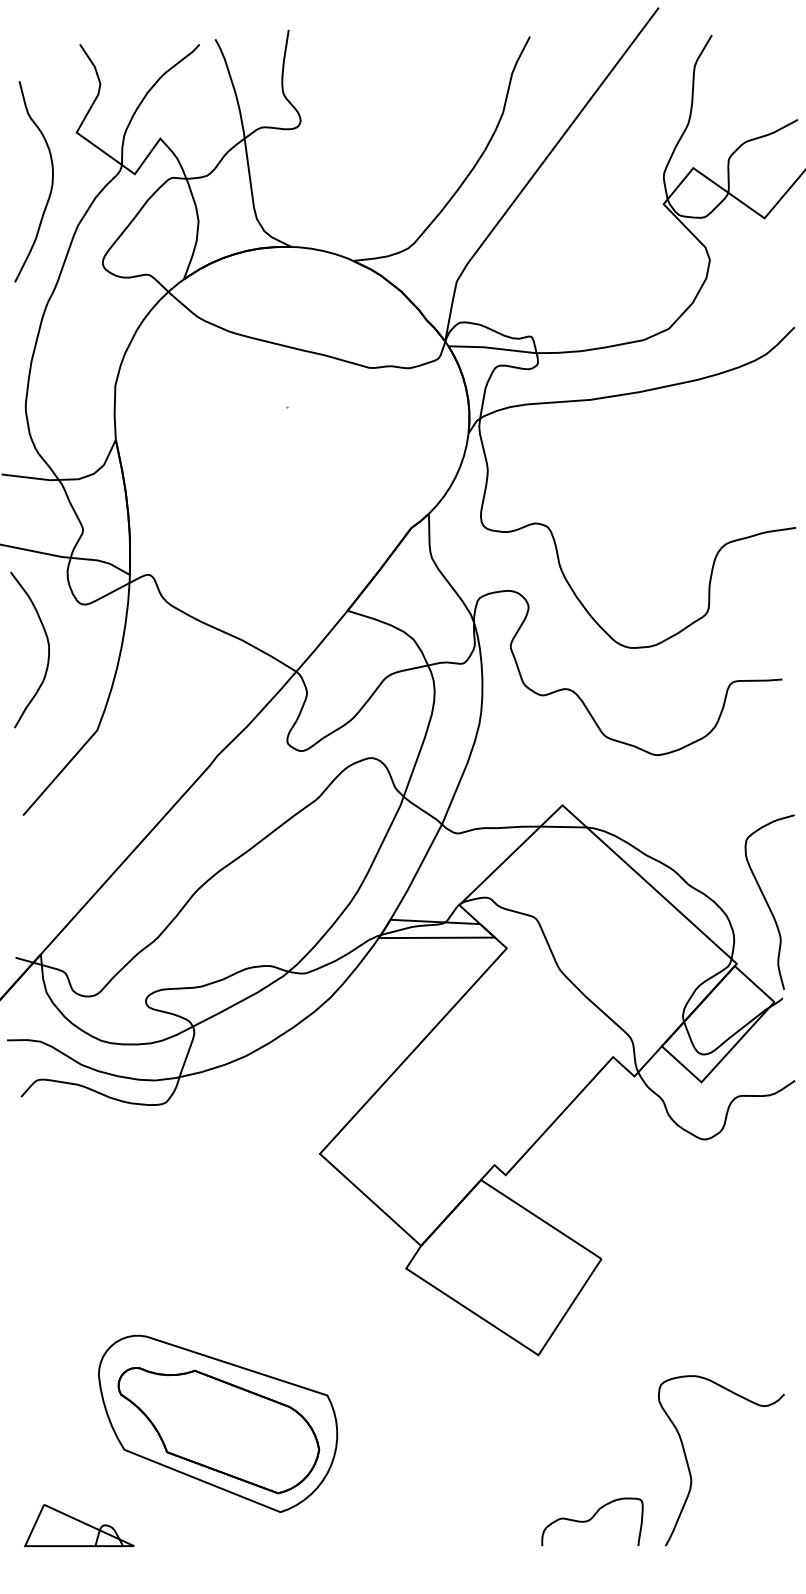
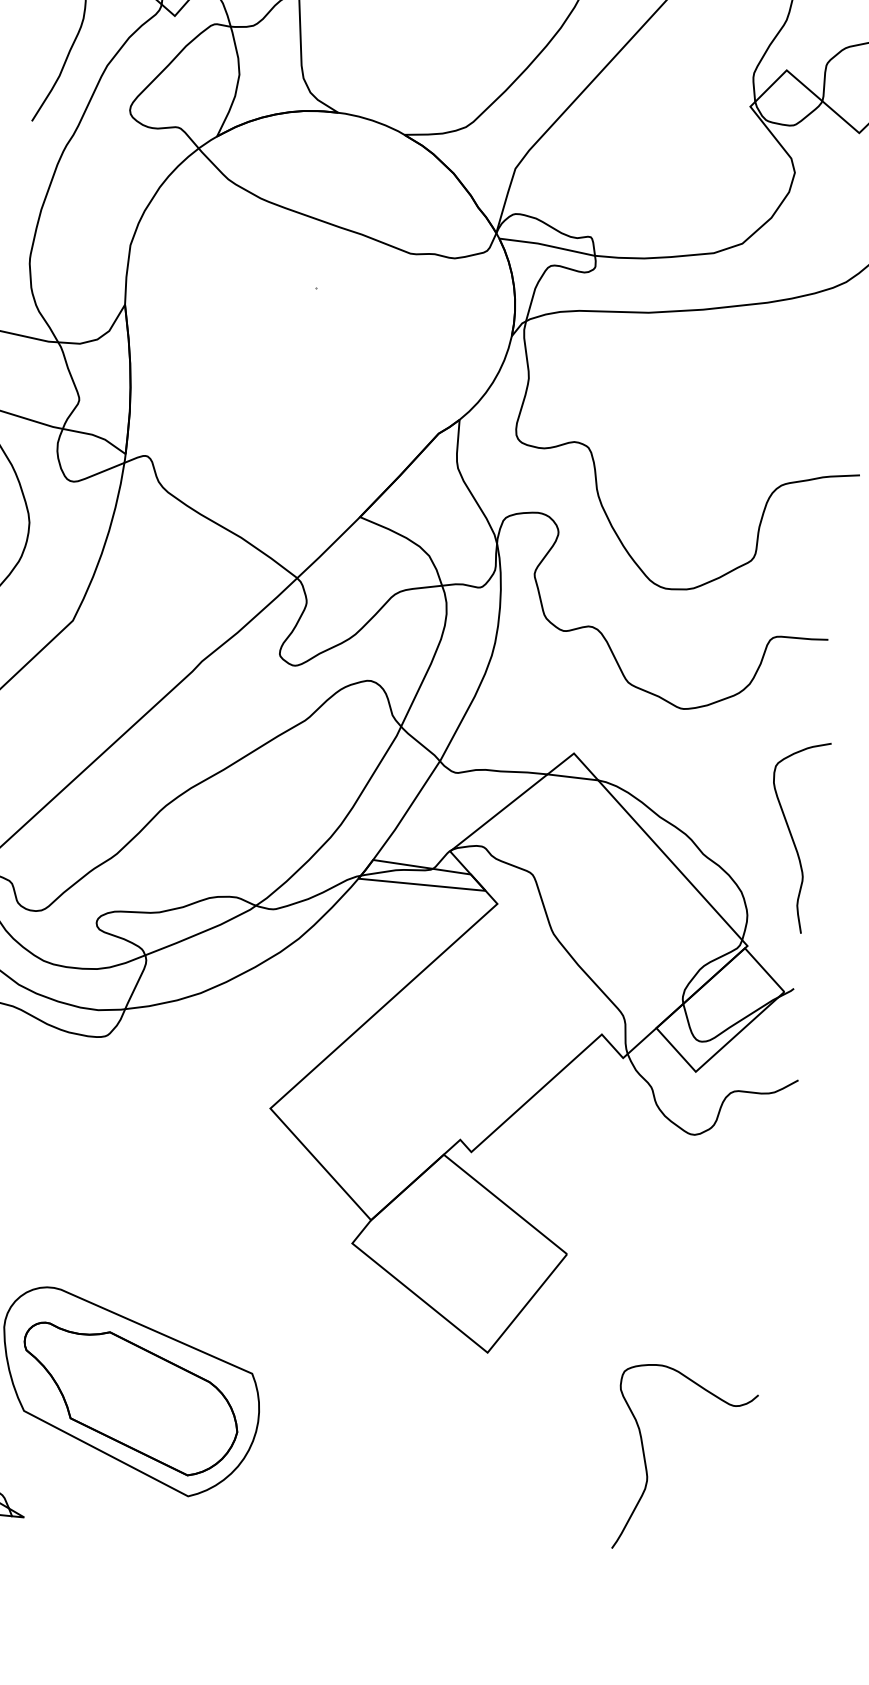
curve: (767, 901) -> (792, 835), moved
curve: (689, 1466) -> (646, 1463), moved
curve: (592, 1519) -> (528, 1538), removed

